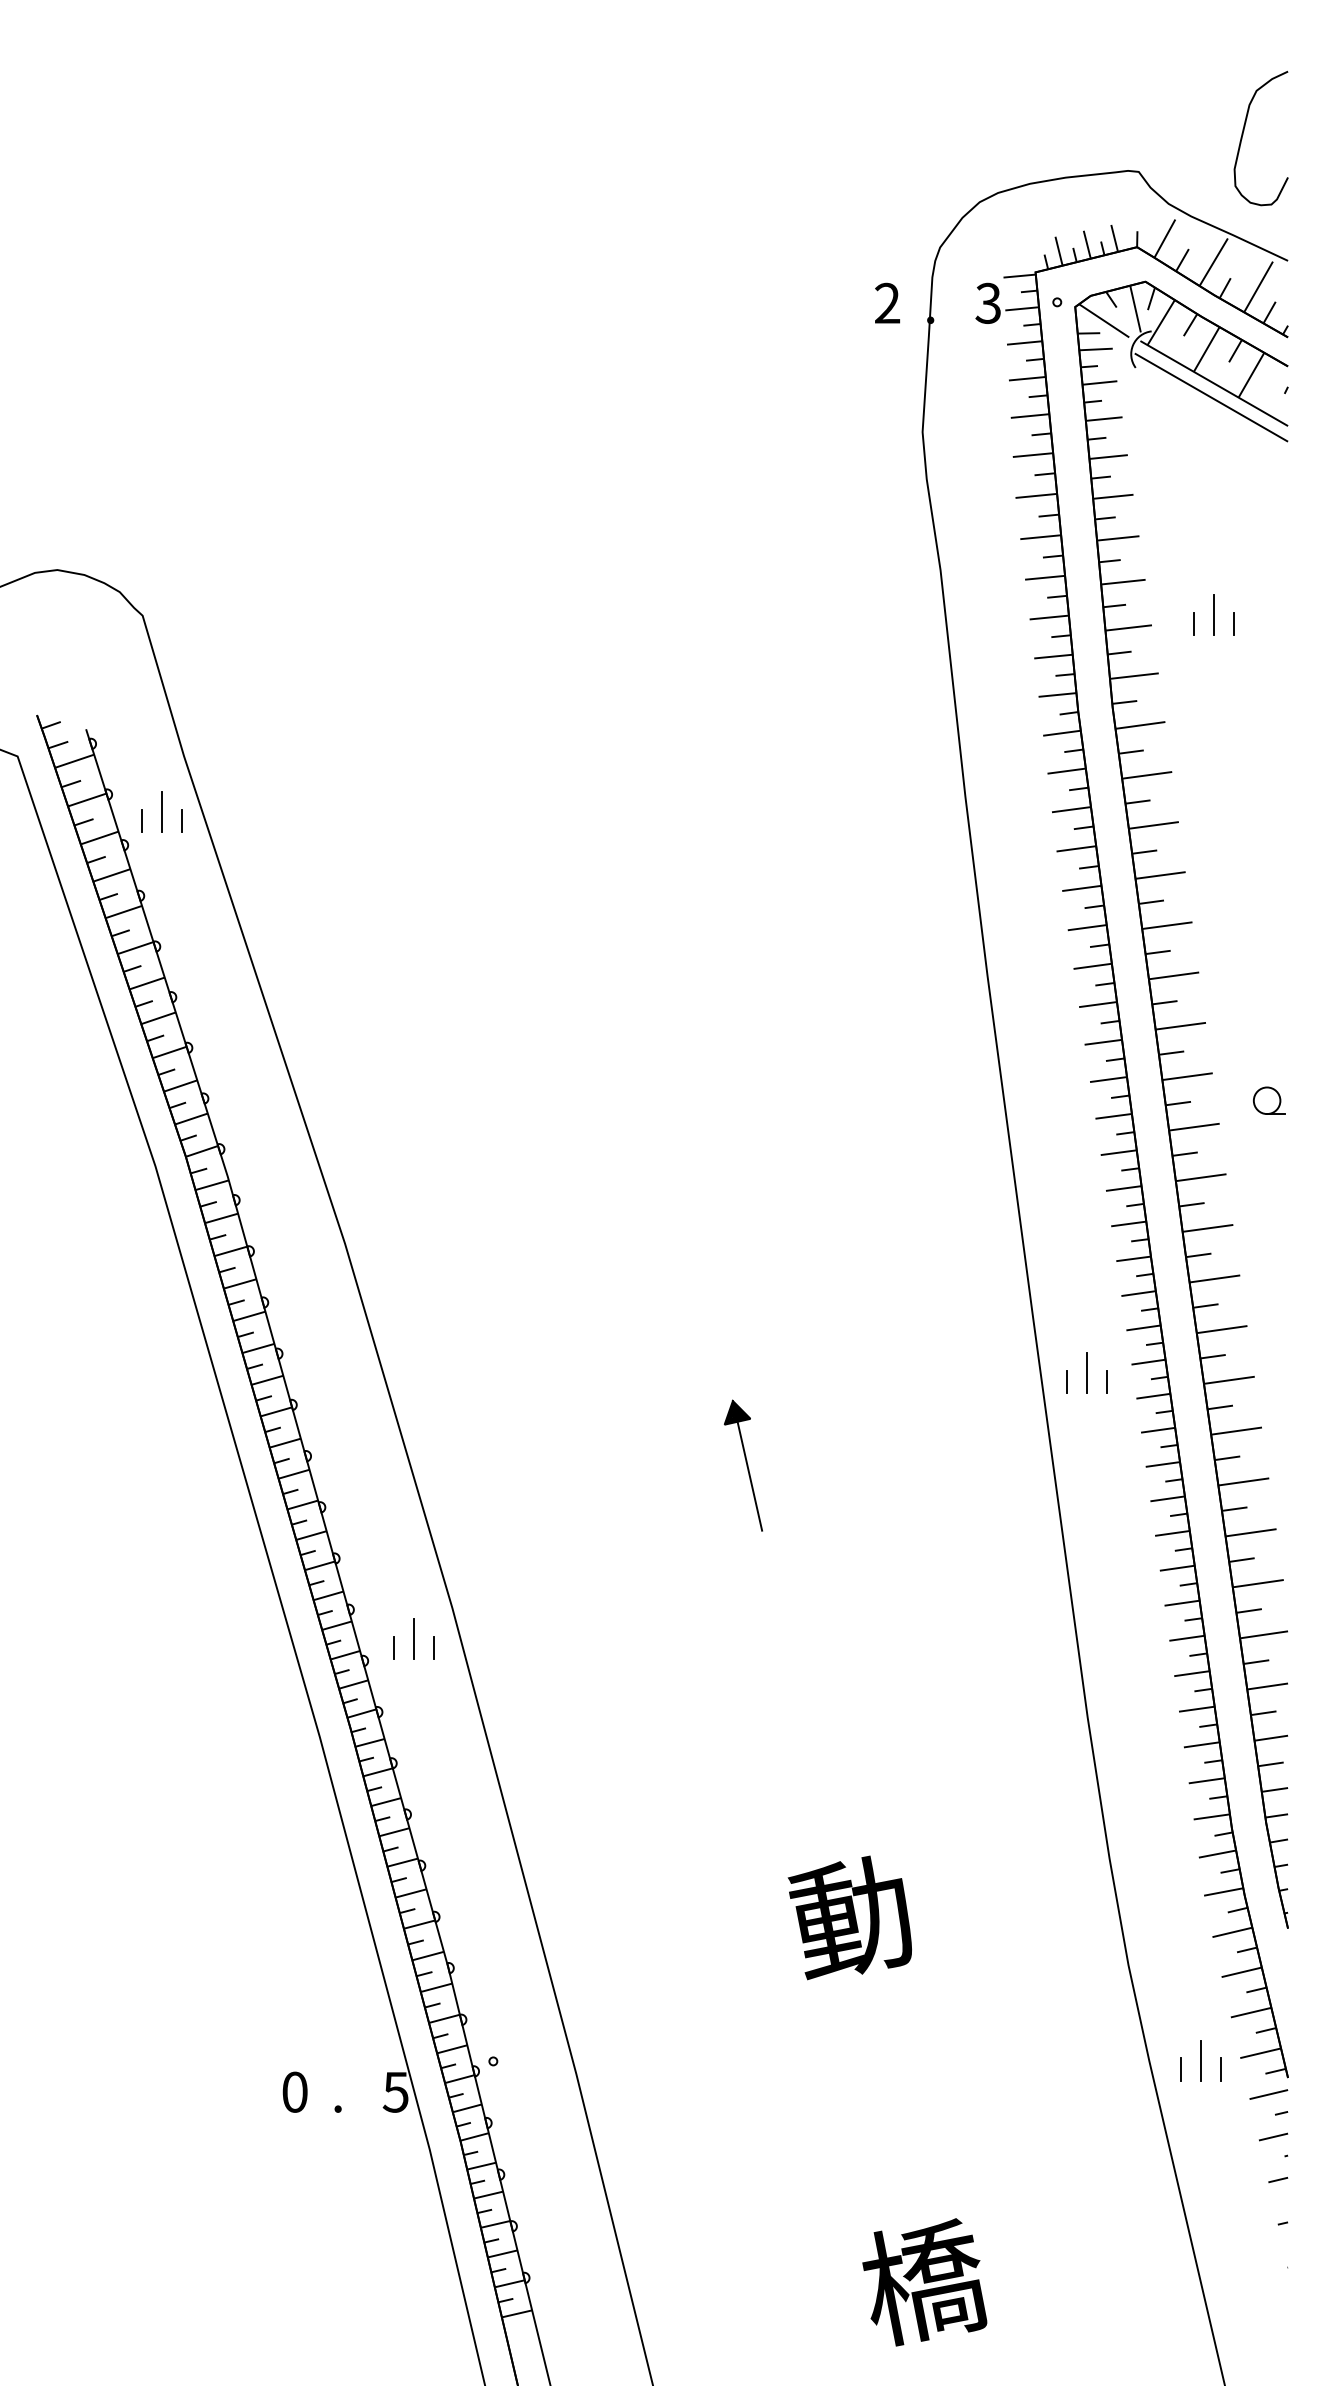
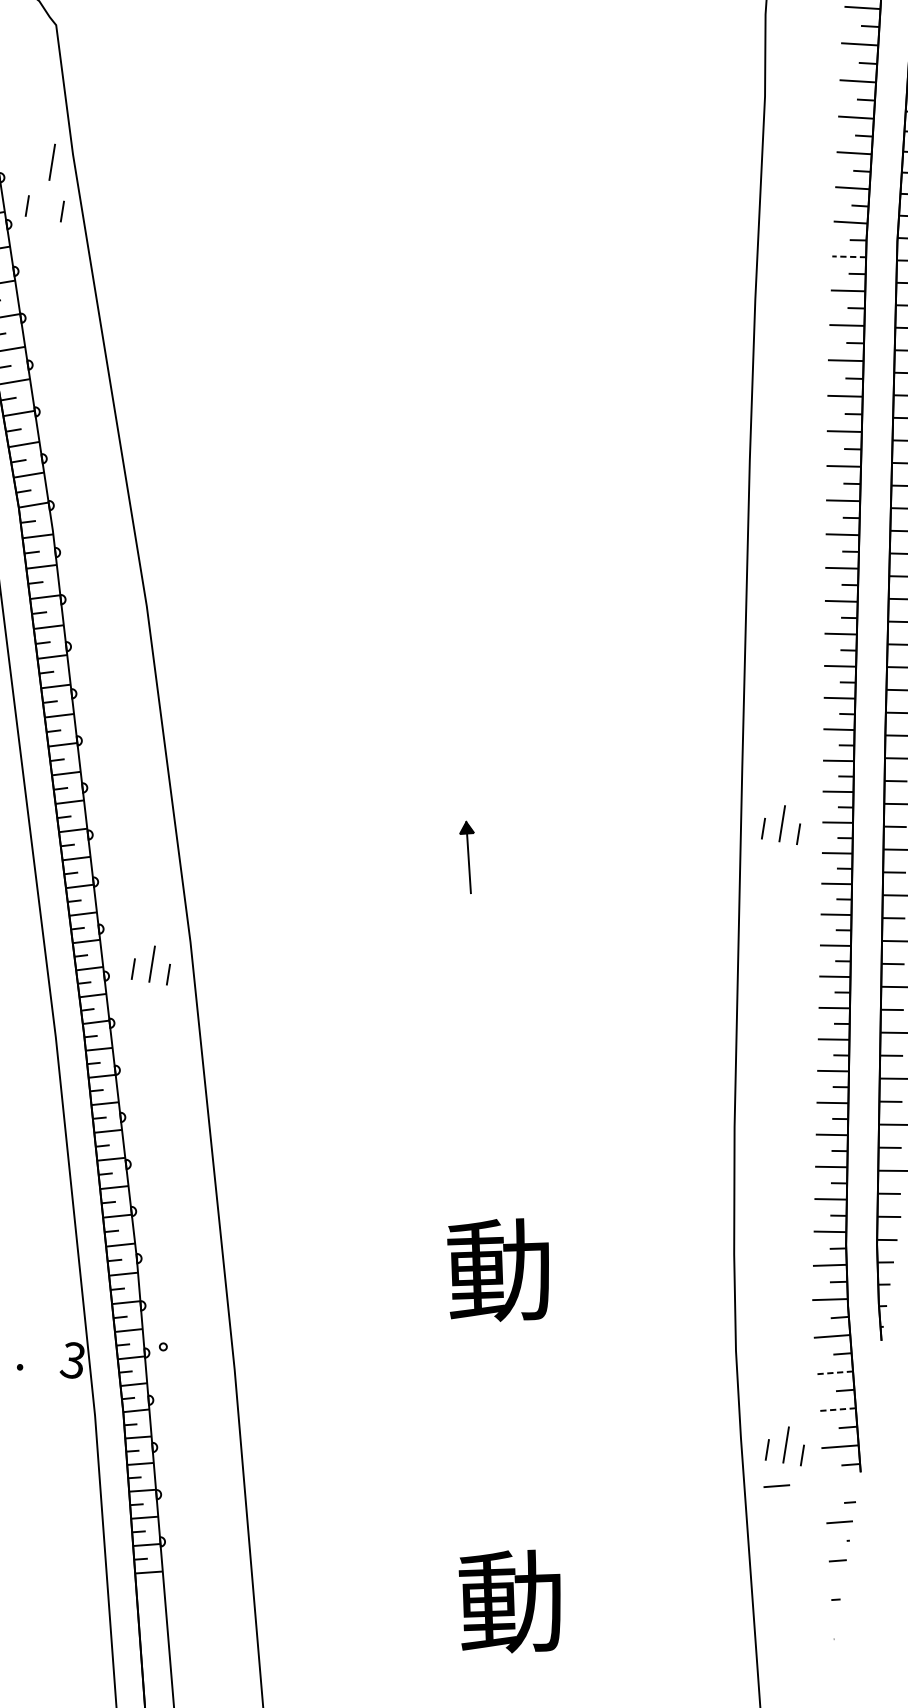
line: (1061, 733) -> (848, 257), solid -> dashed
line: (161, 811) -> (51, 161), moved
part: (742, 1465) -> (465, 857), size x0.6
line: (1241, 1972) -> (834, 1372), solid -> dashed
line: (1251, 2012) -> (837, 1409), solid -> dashed
text: (395, 2091) -> (73, 1359), 5 -> 3
line: (1268, 2094) -> (841, 1484), removed
line: (1197, 2107) -> (776, 1485), added
text: (922, 2282) -> (510, 1601), 橋 -> 動

